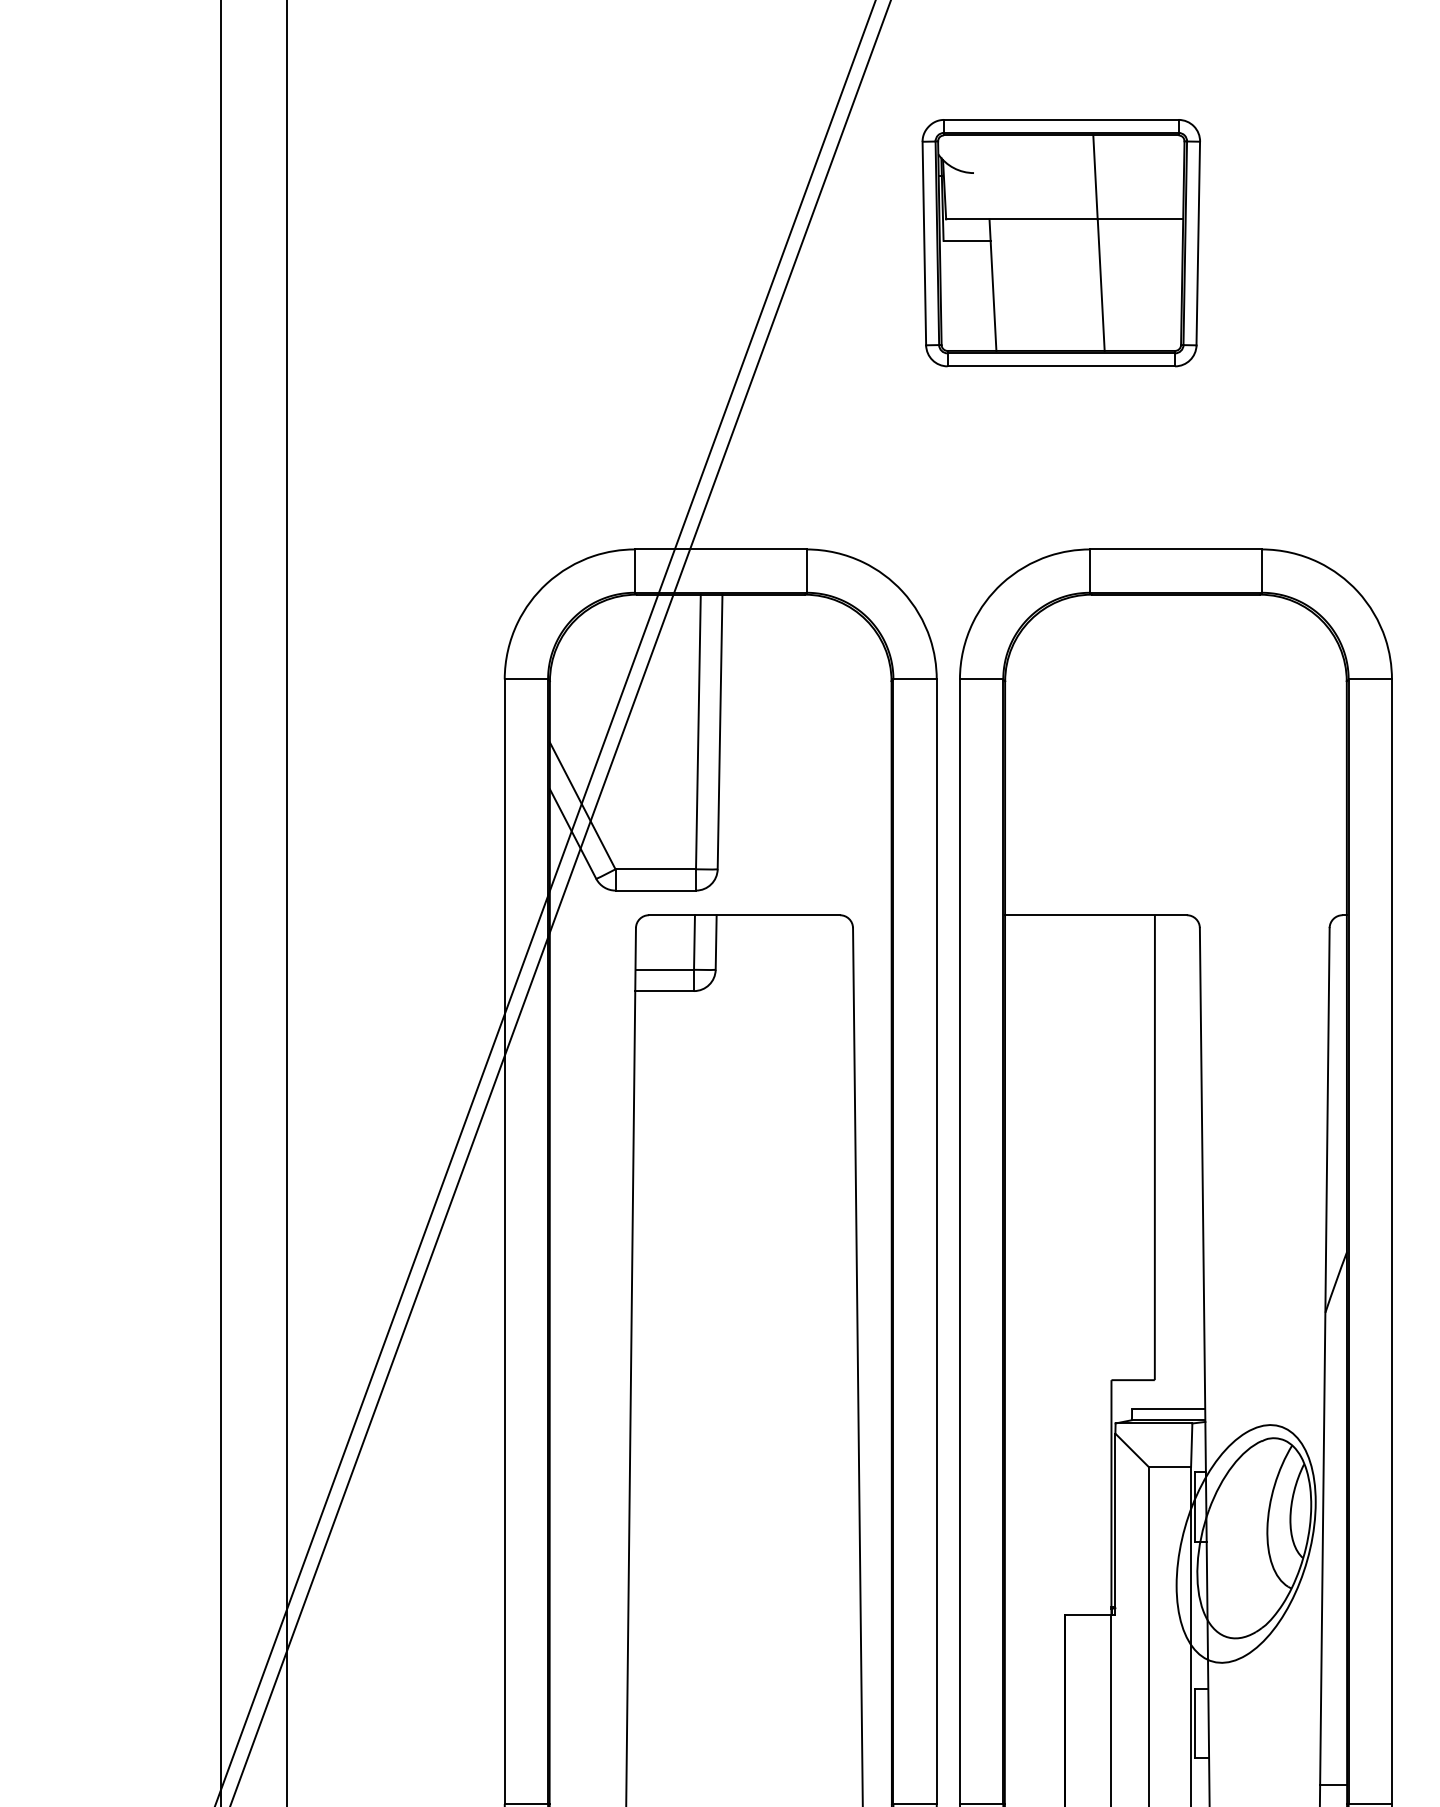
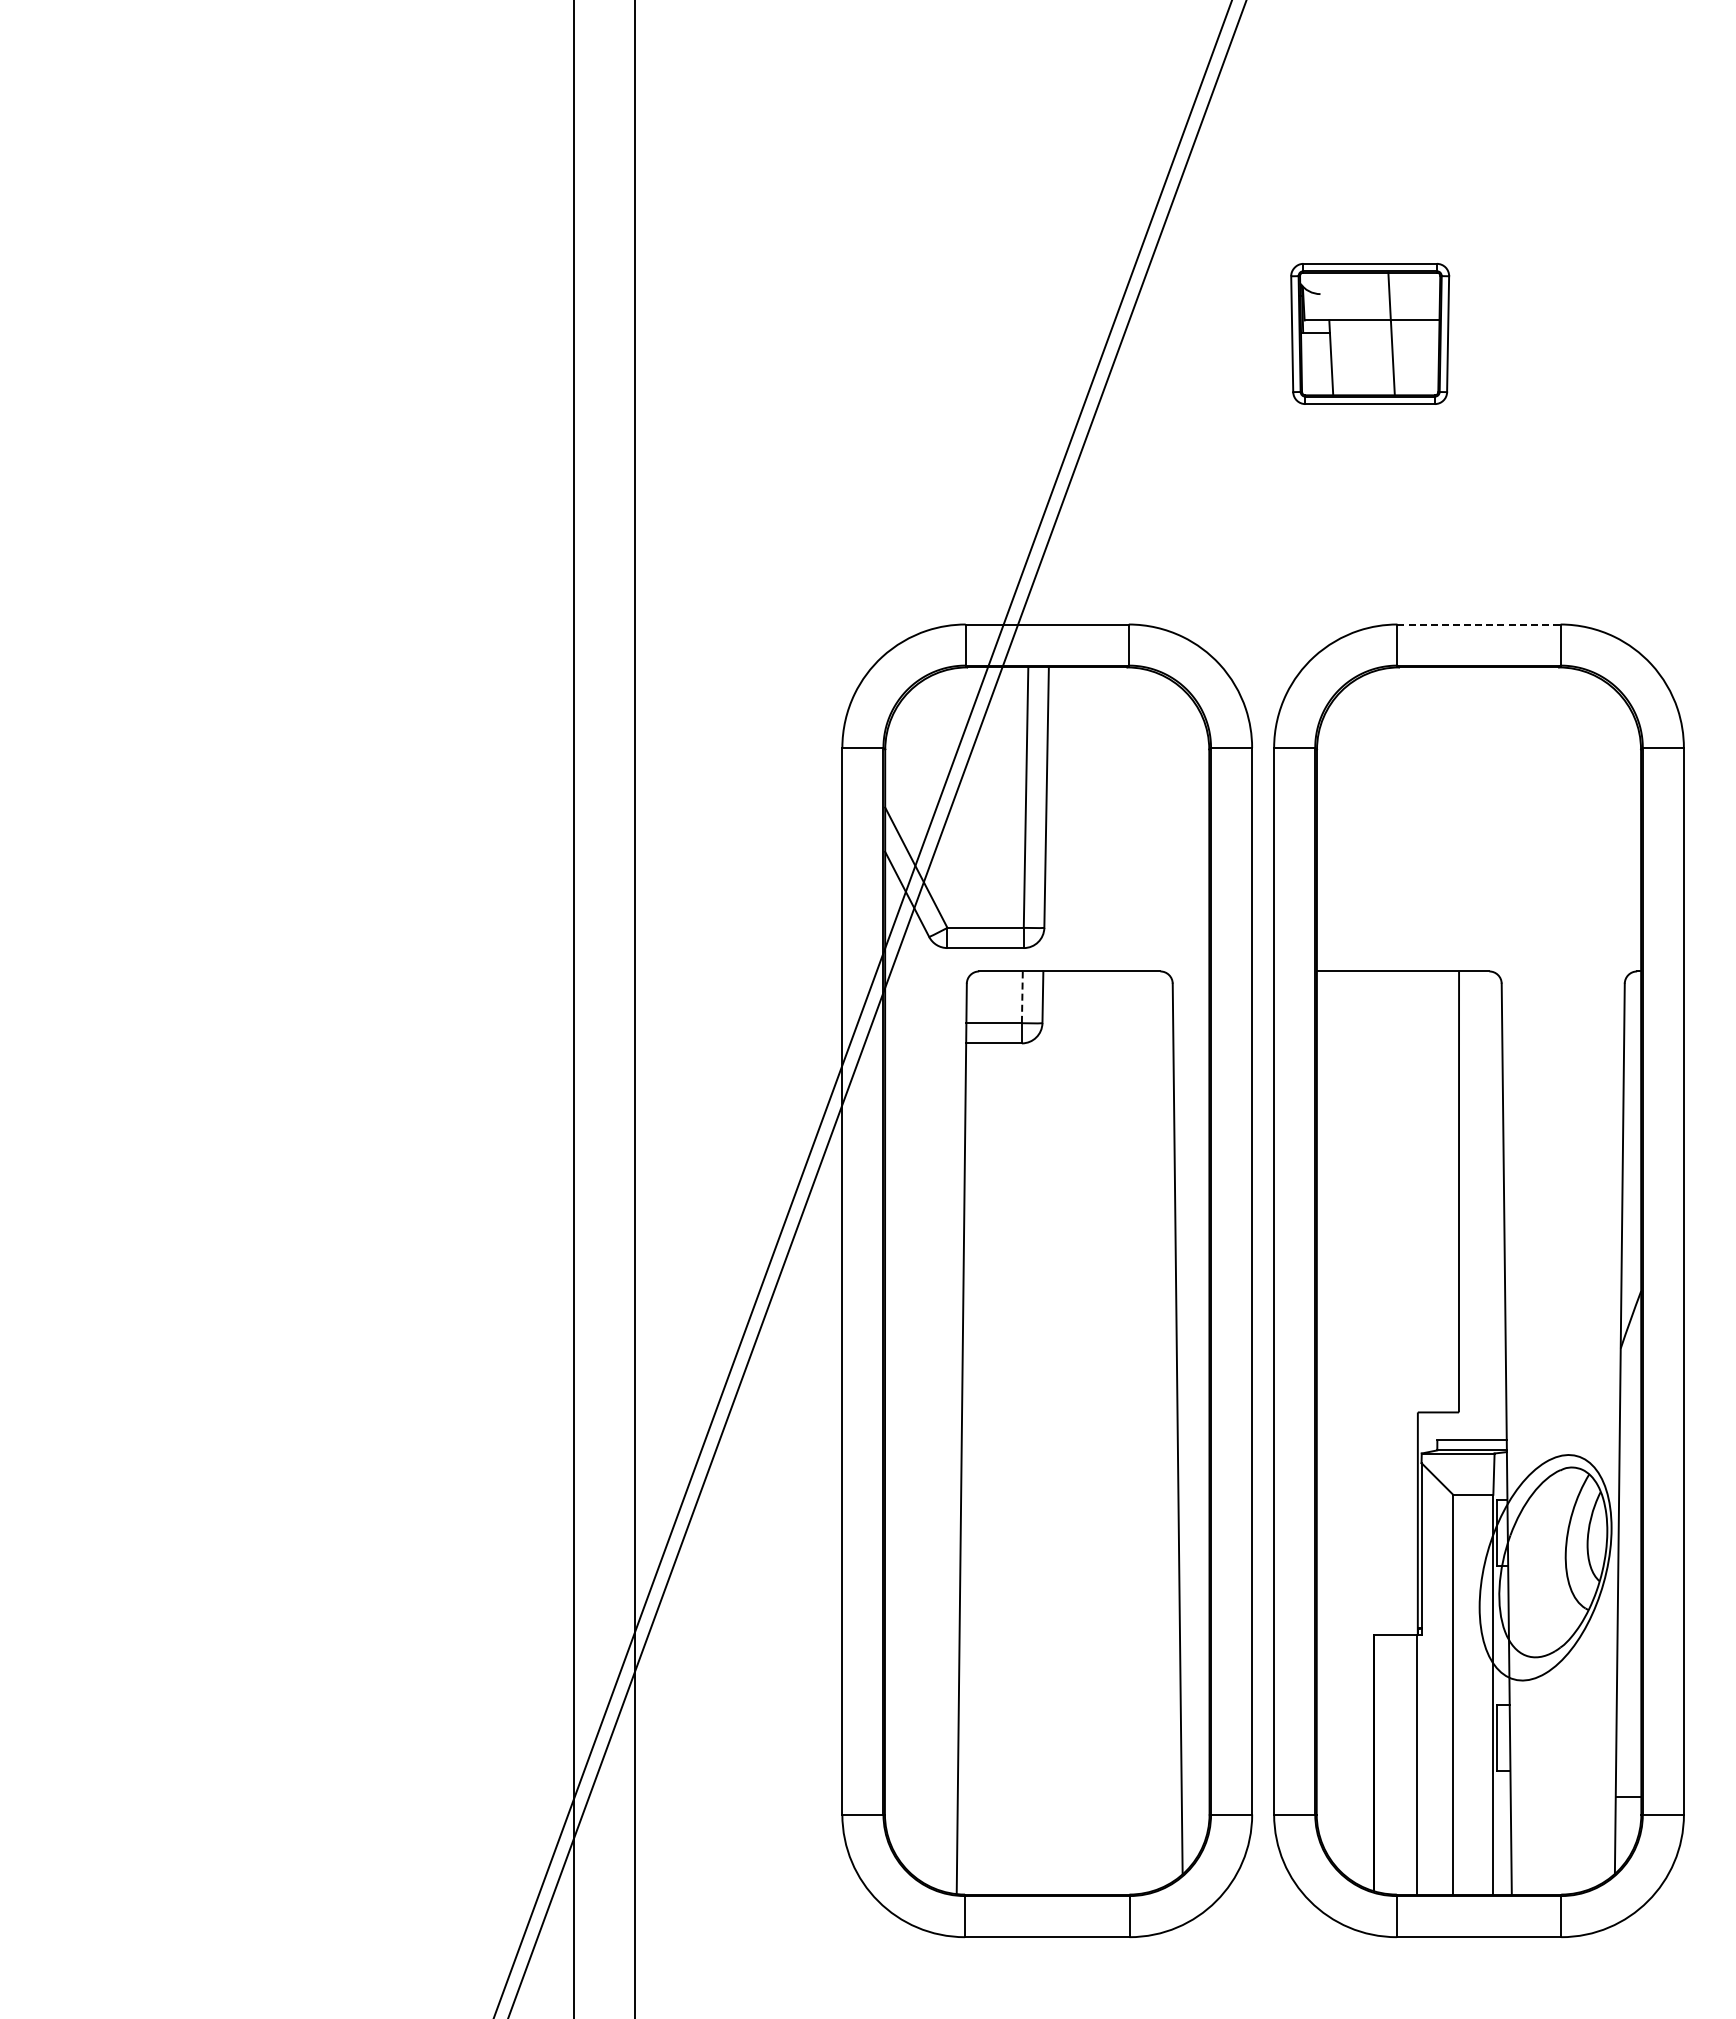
part: (1060, 242) -> (1369, 333), size x0.6
line: (1176, 549) -> (1479, 624), solid -> dashed
line: (694, 942) -> (1022, 997), solid -> dashed

